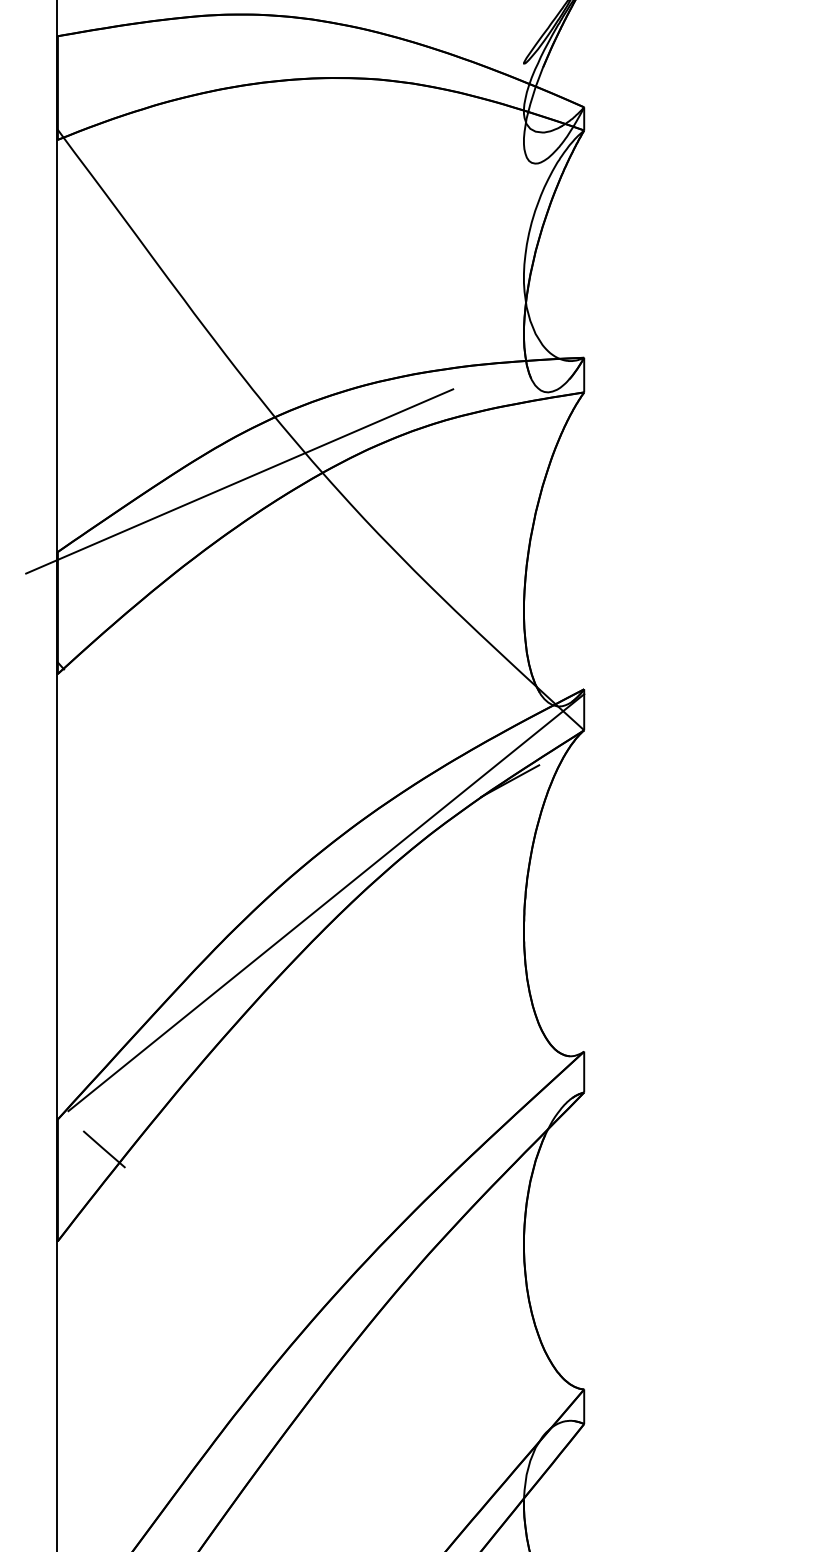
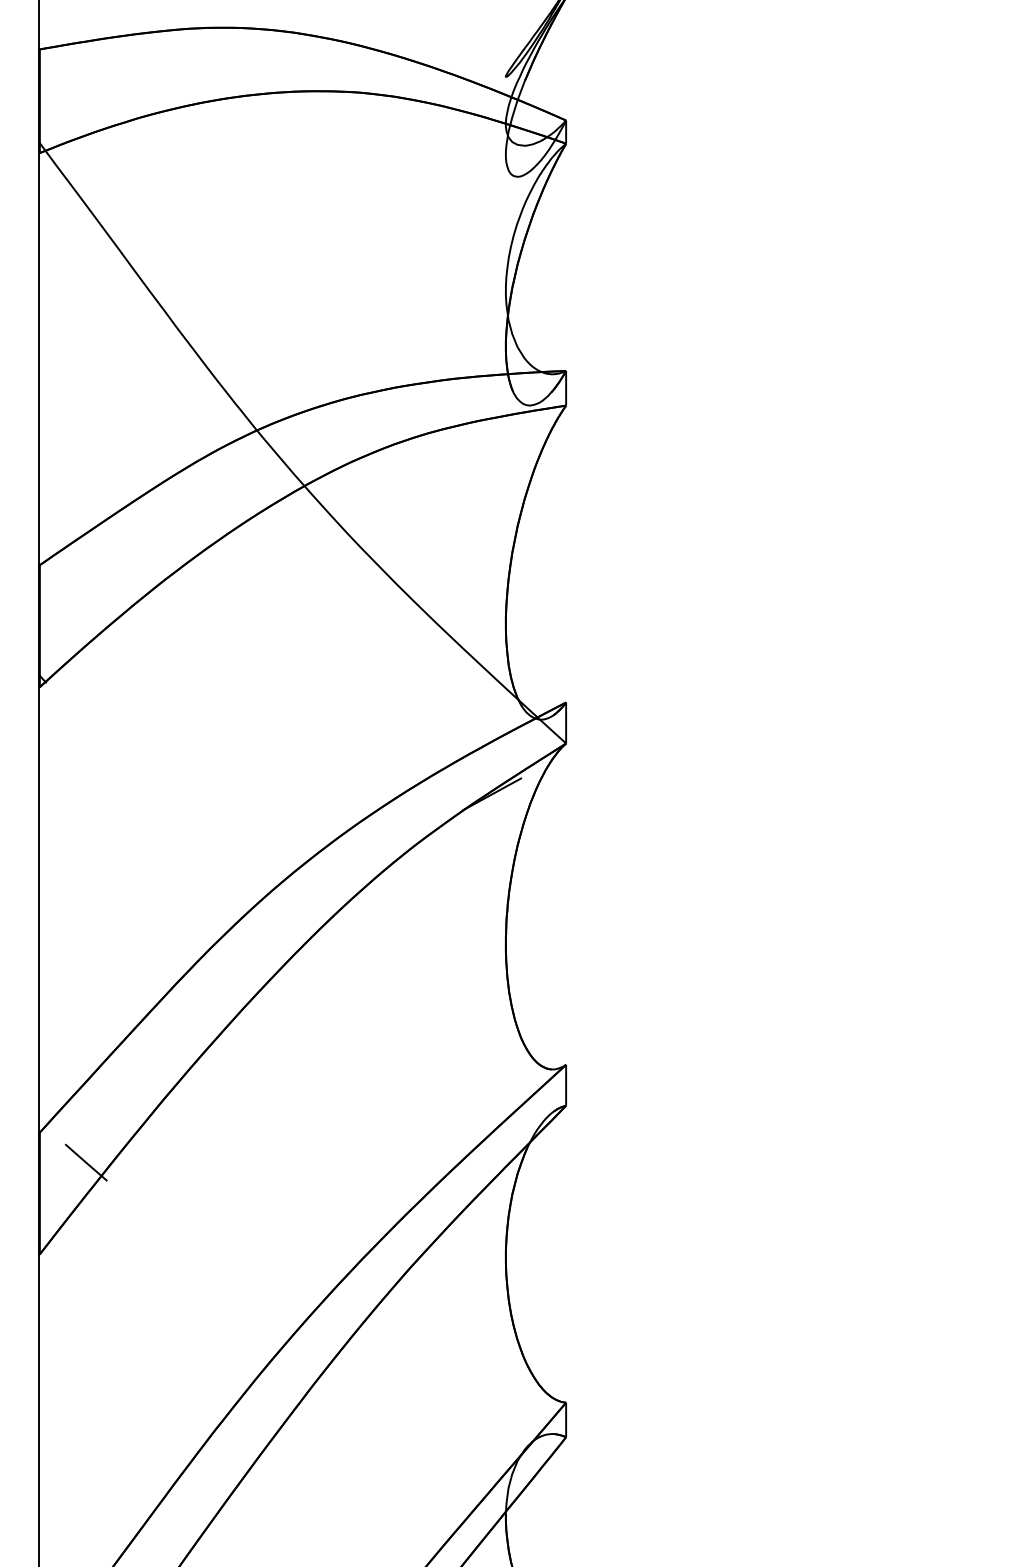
line: (239, 481) -> (221, 494), removed
line: (326, 902) -> (308, 915), removed

